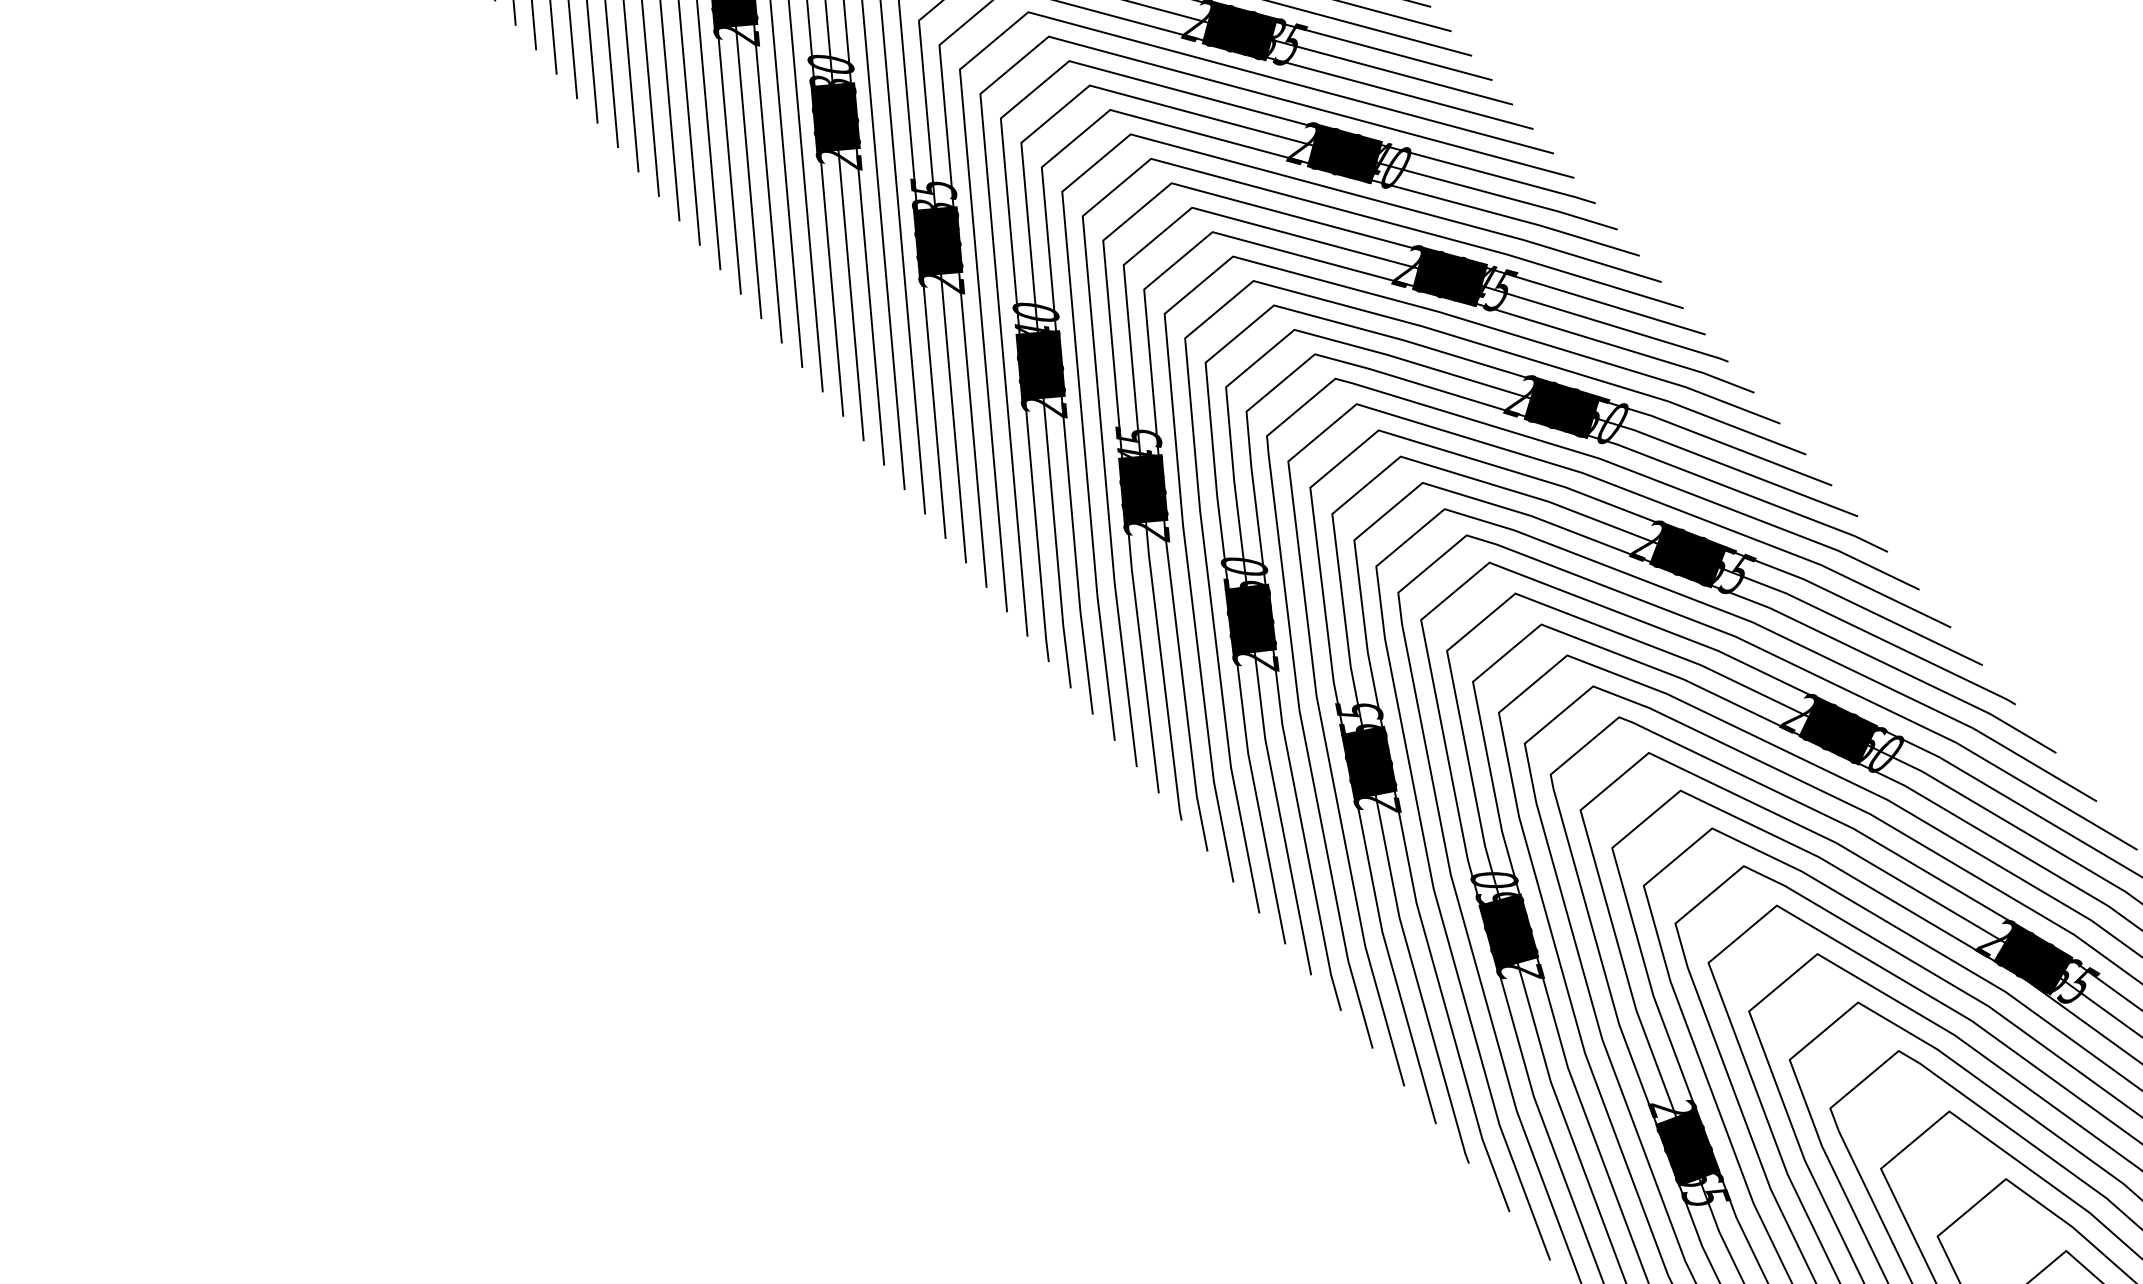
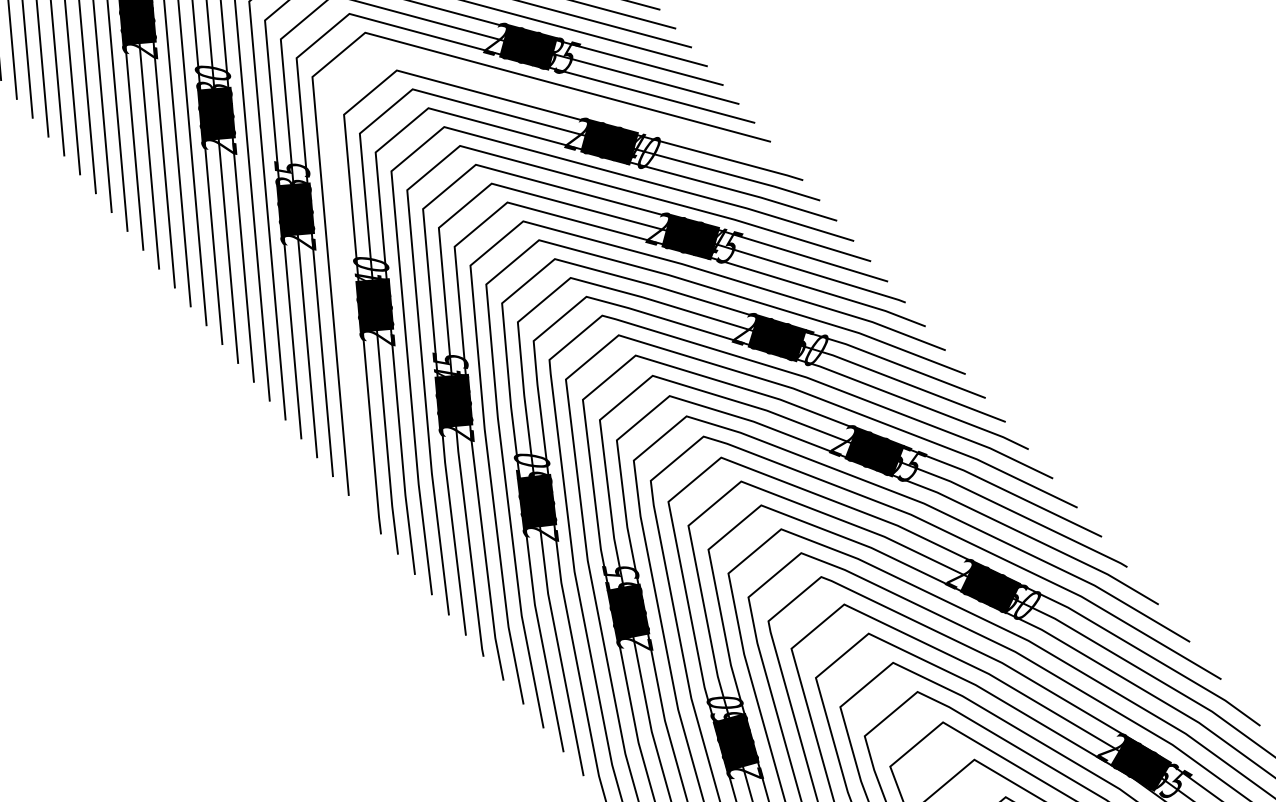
curve: (1333, 114) -> (600, 111), removed

